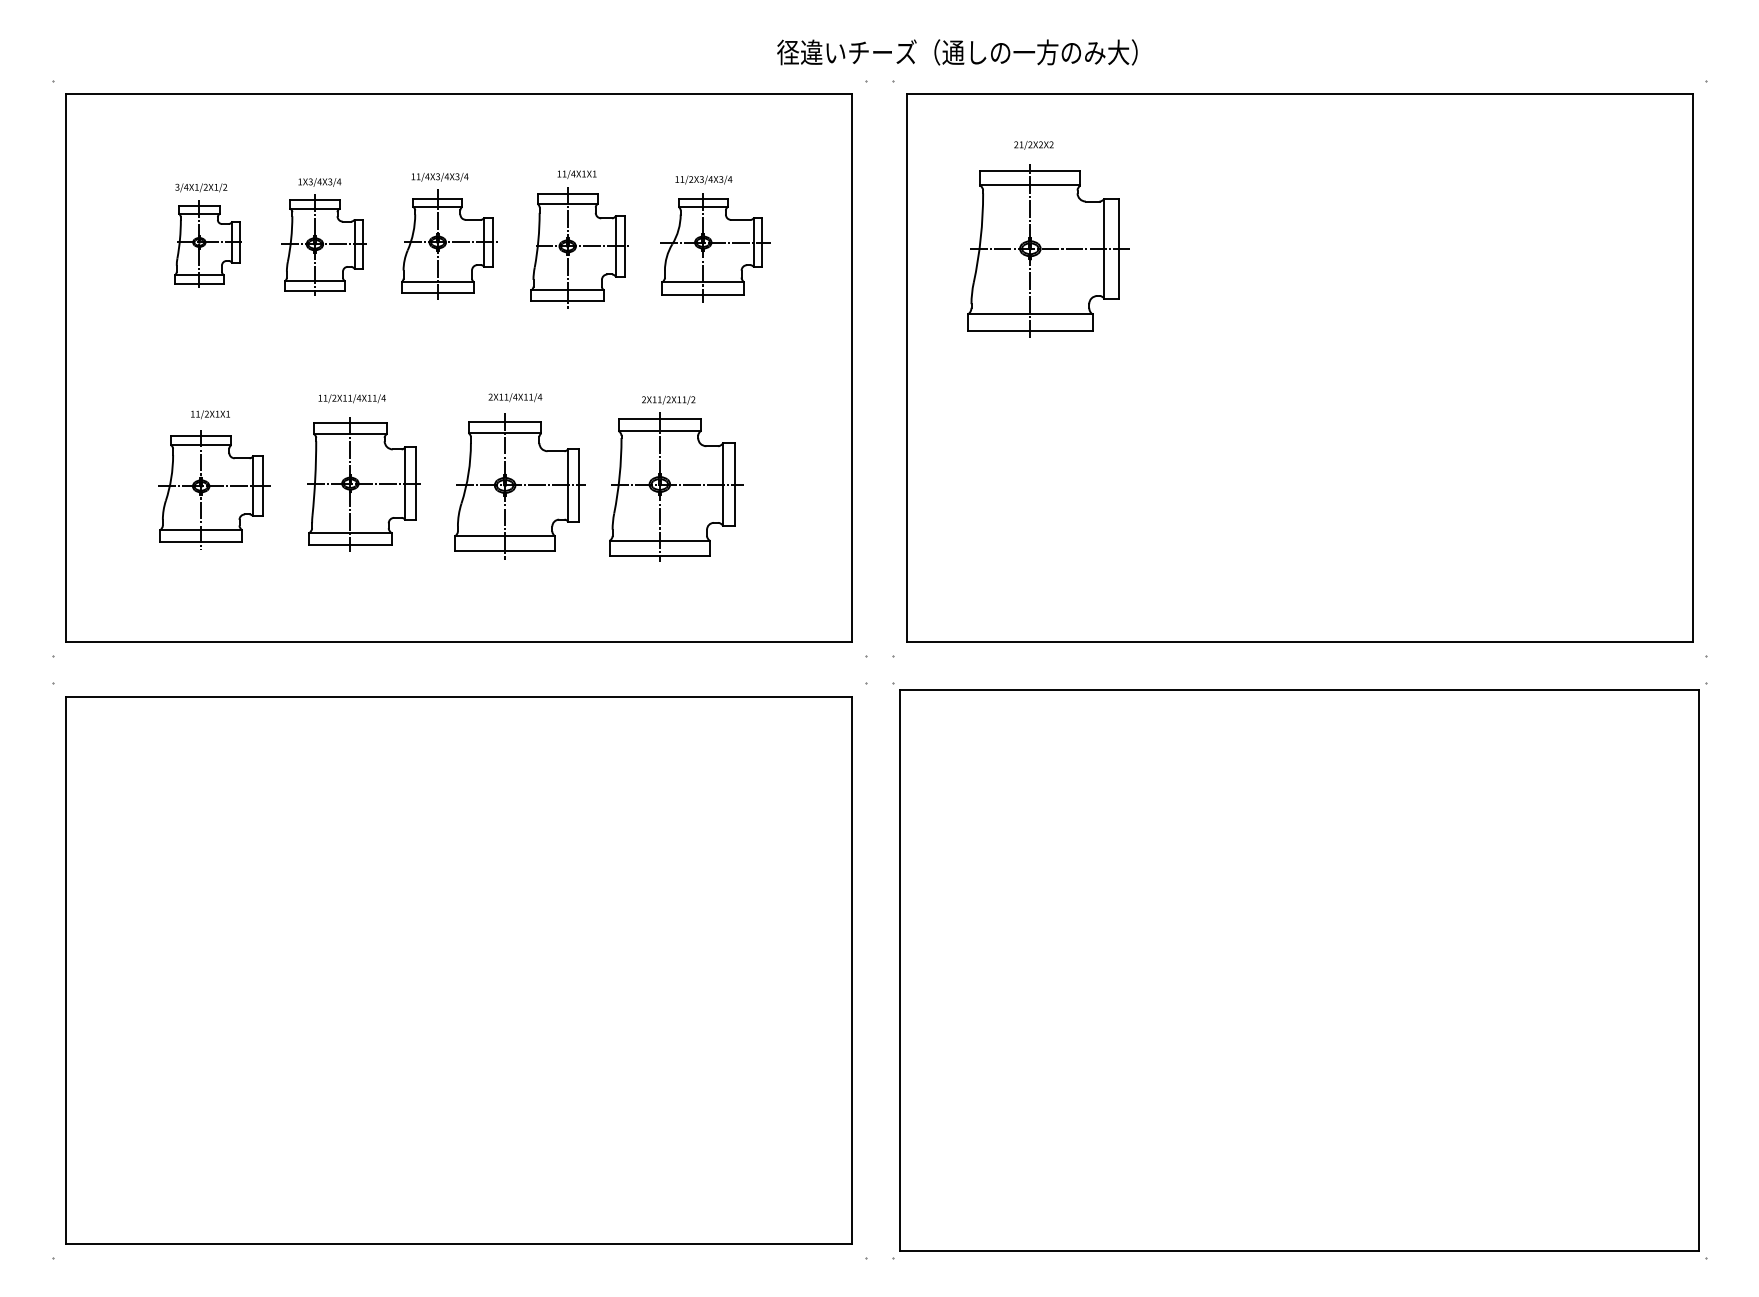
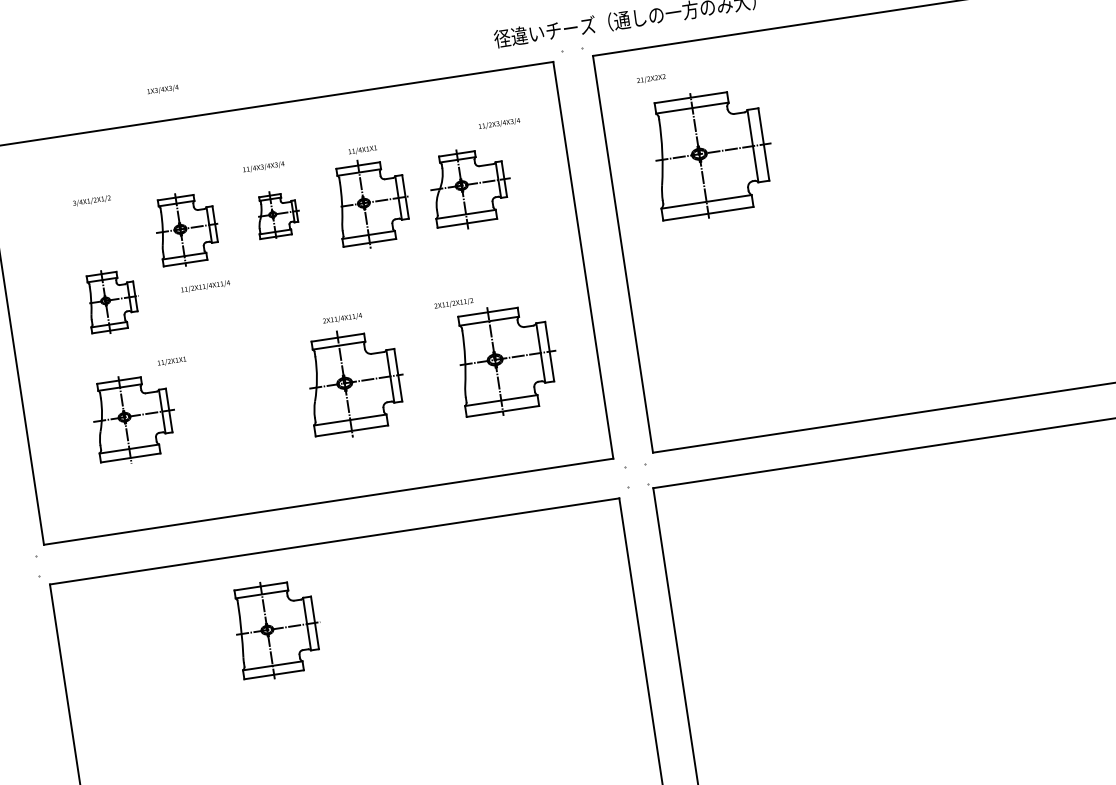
text: (1033, 145) -> (651, 79), moved
text: (703, 179) -> (499, 123), moved
text: (319, 182) -> (162, 89), moved
part: (207, 243) -> (111, 300), moved
part: (449, 244) -> (278, 214), size x0.6
text: (351, 398) -> (205, 286), moved
text: (210, 414) -> (171, 361), moved
part: (363, 484) -> (276, 629), moved
part: (676, 486) -> (507, 359), moved

